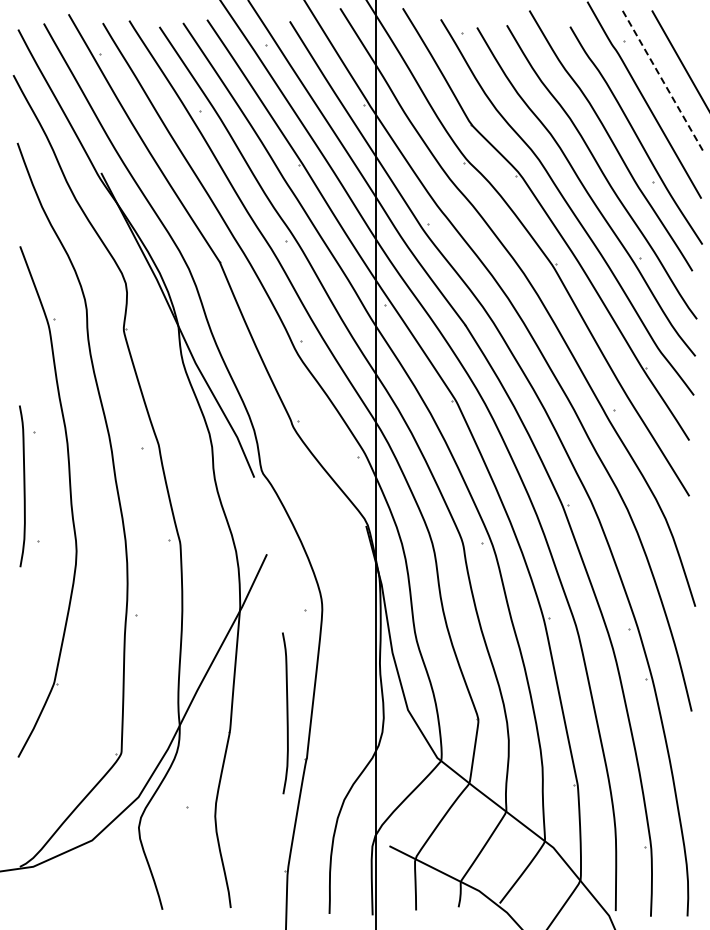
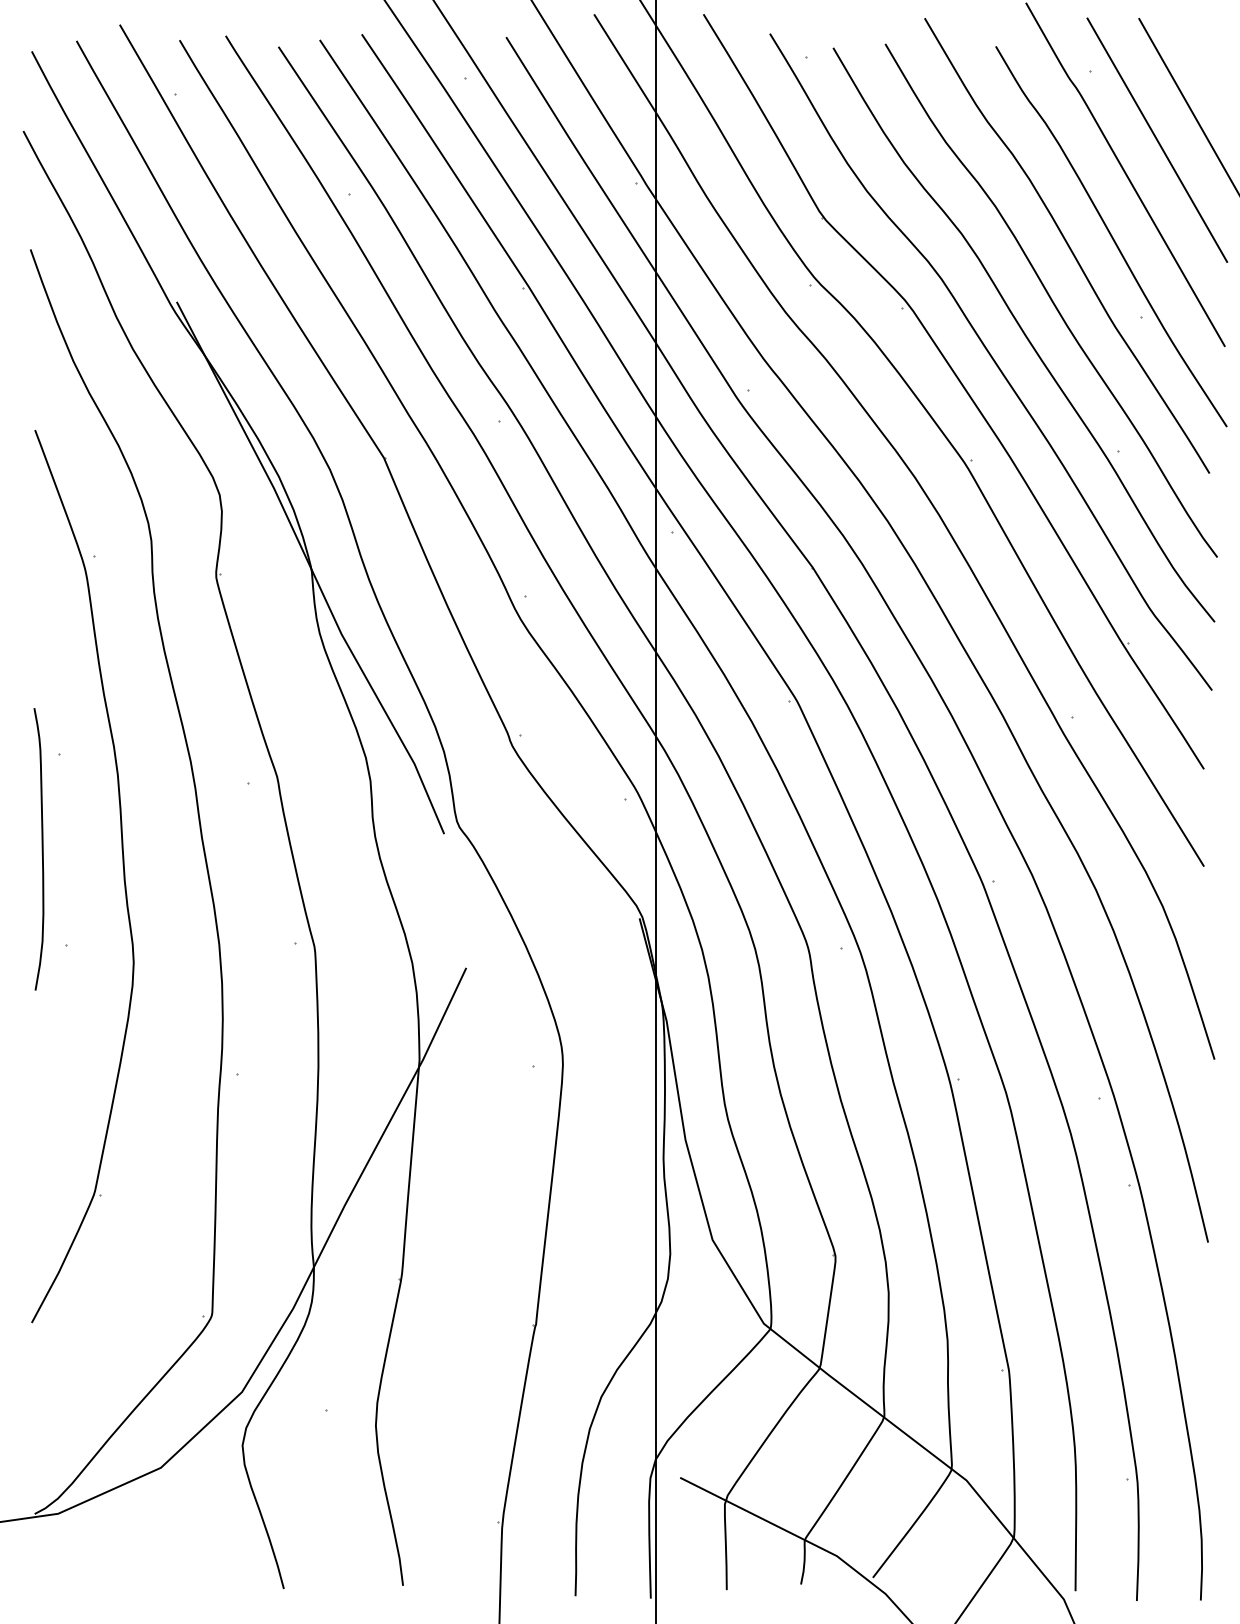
line: (662, 80) -> (1157, 140), dashed -> solid
curve: (286, 713) -> (500, 1246), removed

